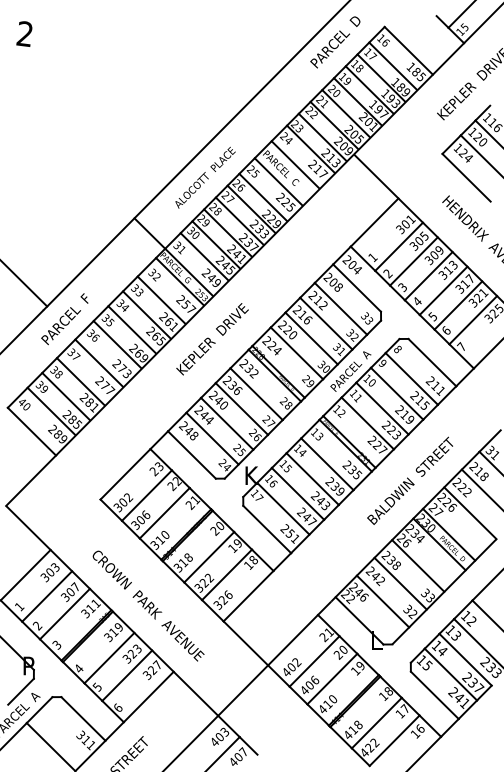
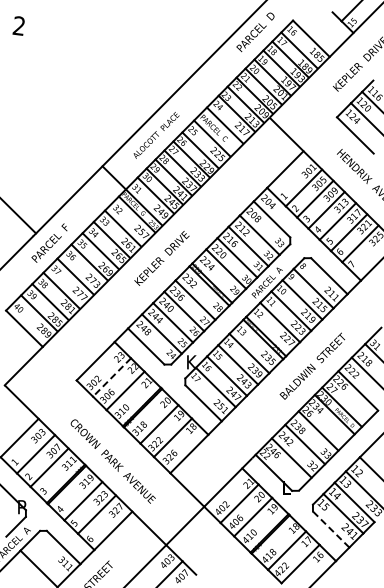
line: (146, 495) -> (111, 377), solid -> dashed
line: (435, 695) -> (331, 529), solid -> dashed

